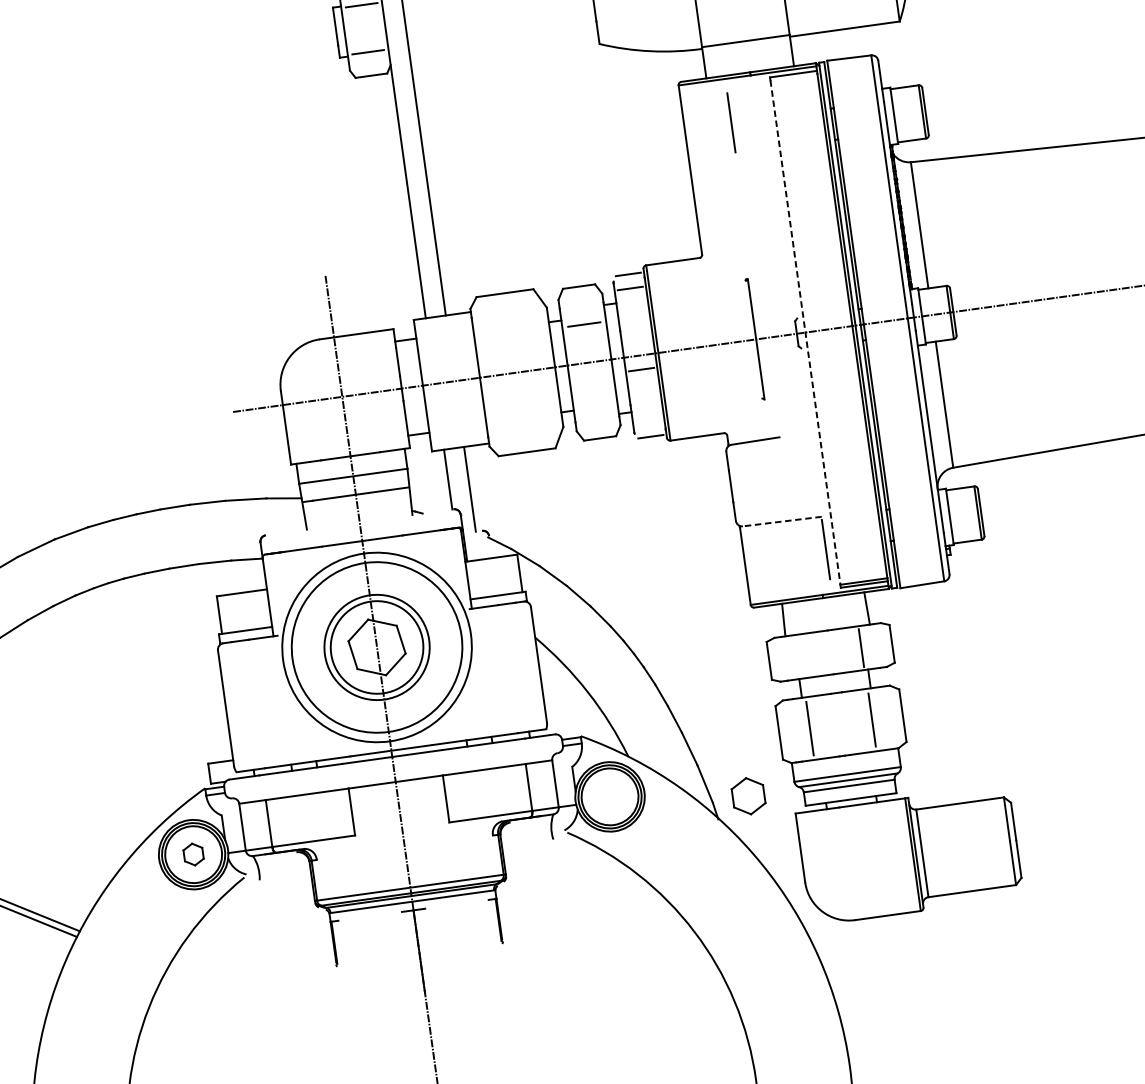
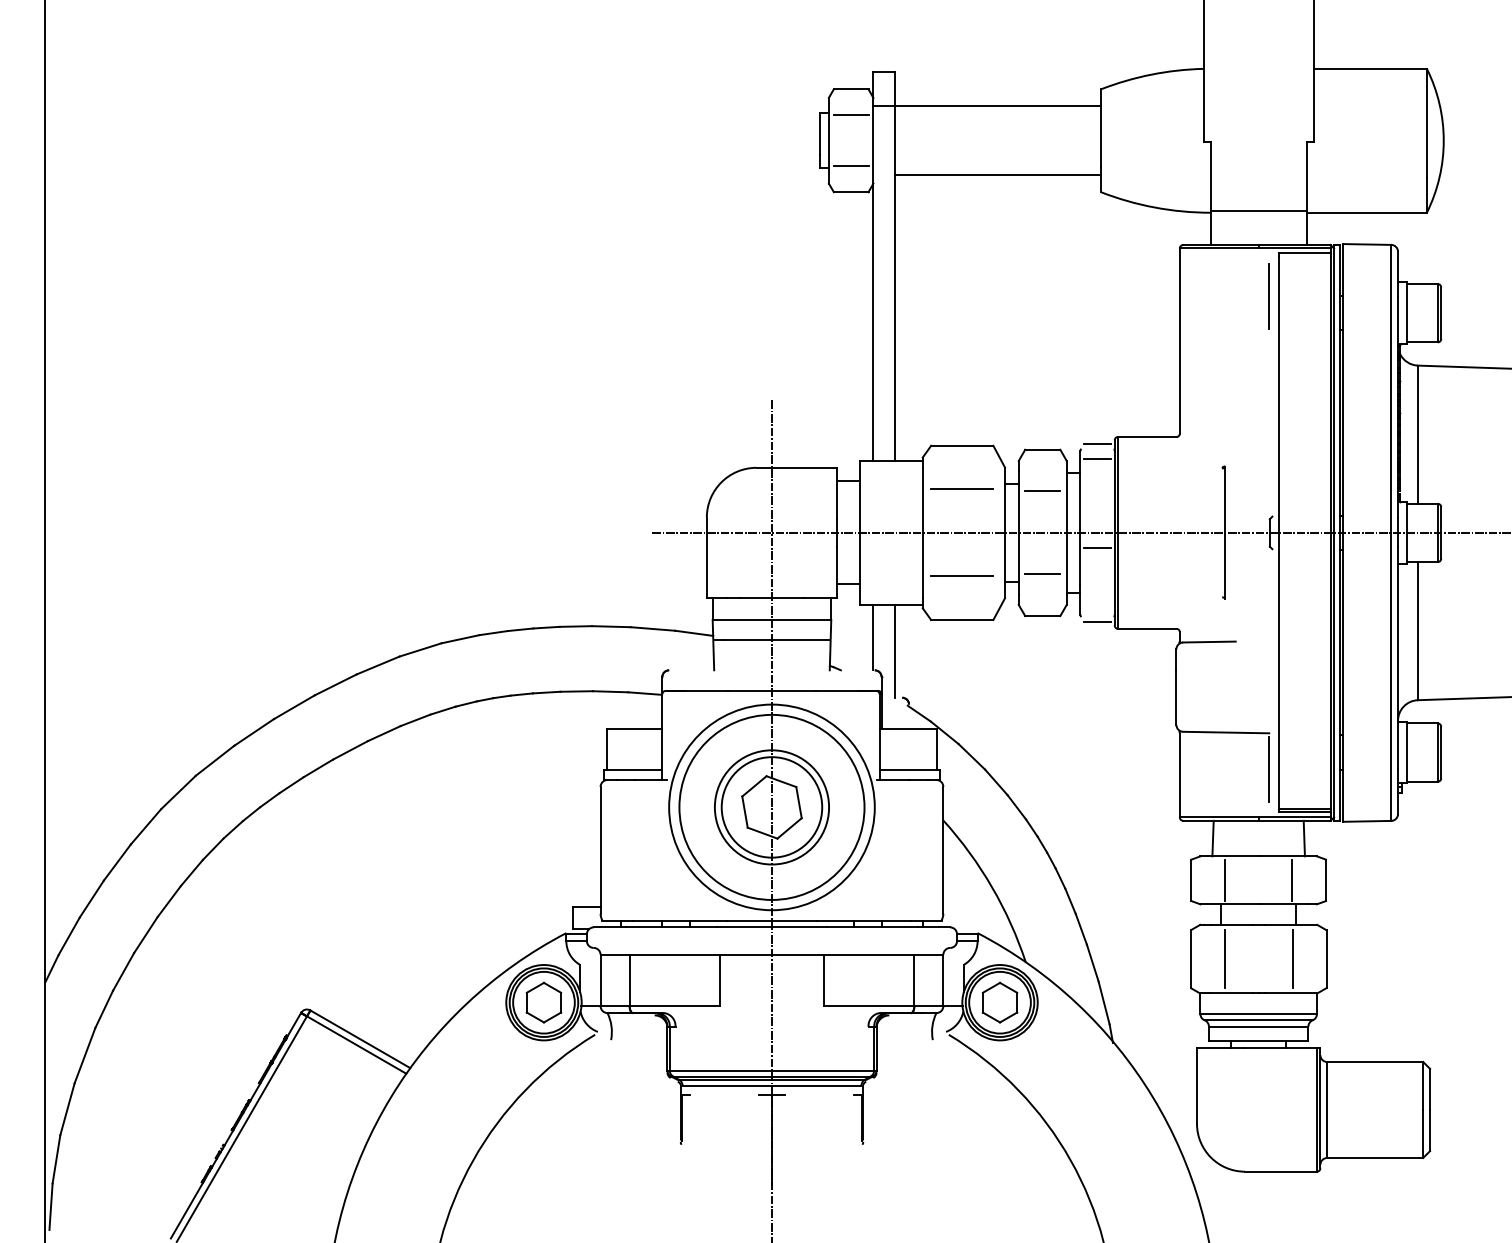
line: (503, 41) -> (998, 175), added
line: (731, 122) -> (1268, 296), moved
line: (510, 333) -> (962, 489), added
line: (805, 333) -> (1279, 533), dashed -> solid
line: (594, 400) -> (1042, 574), added
line: (521, 412) -> (962, 576), added
line: (781, 521) -> (1225, 732), dashed -> solid
line: (800, 656) -> (1225, 880), added
part: (748, 796) -> (999, 1002), moved
part: (193, 854) -> (543, 1002), size x1.67

